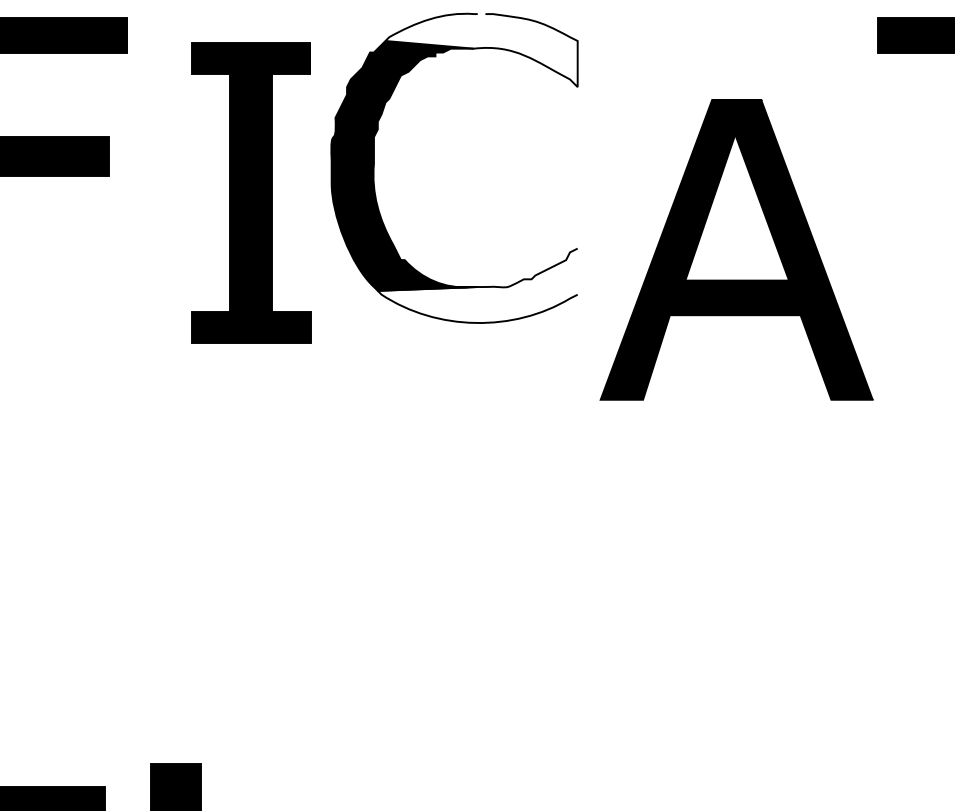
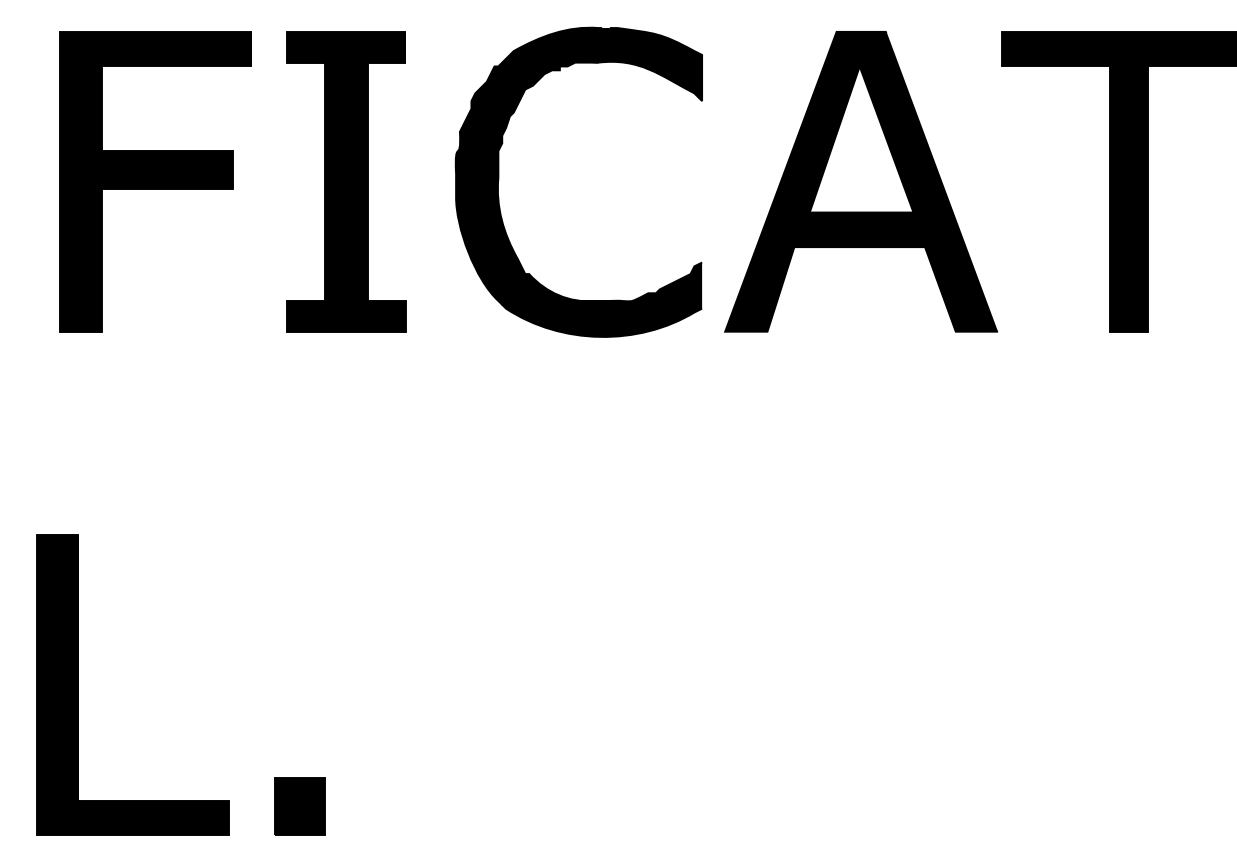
fill: (481, 50) -> (605, 64), added
part: (251, 192) -> (346, 181), moved
part: (736, 249) -> (860, 181), moved
fill: (478, 285) -> (602, 299), added

